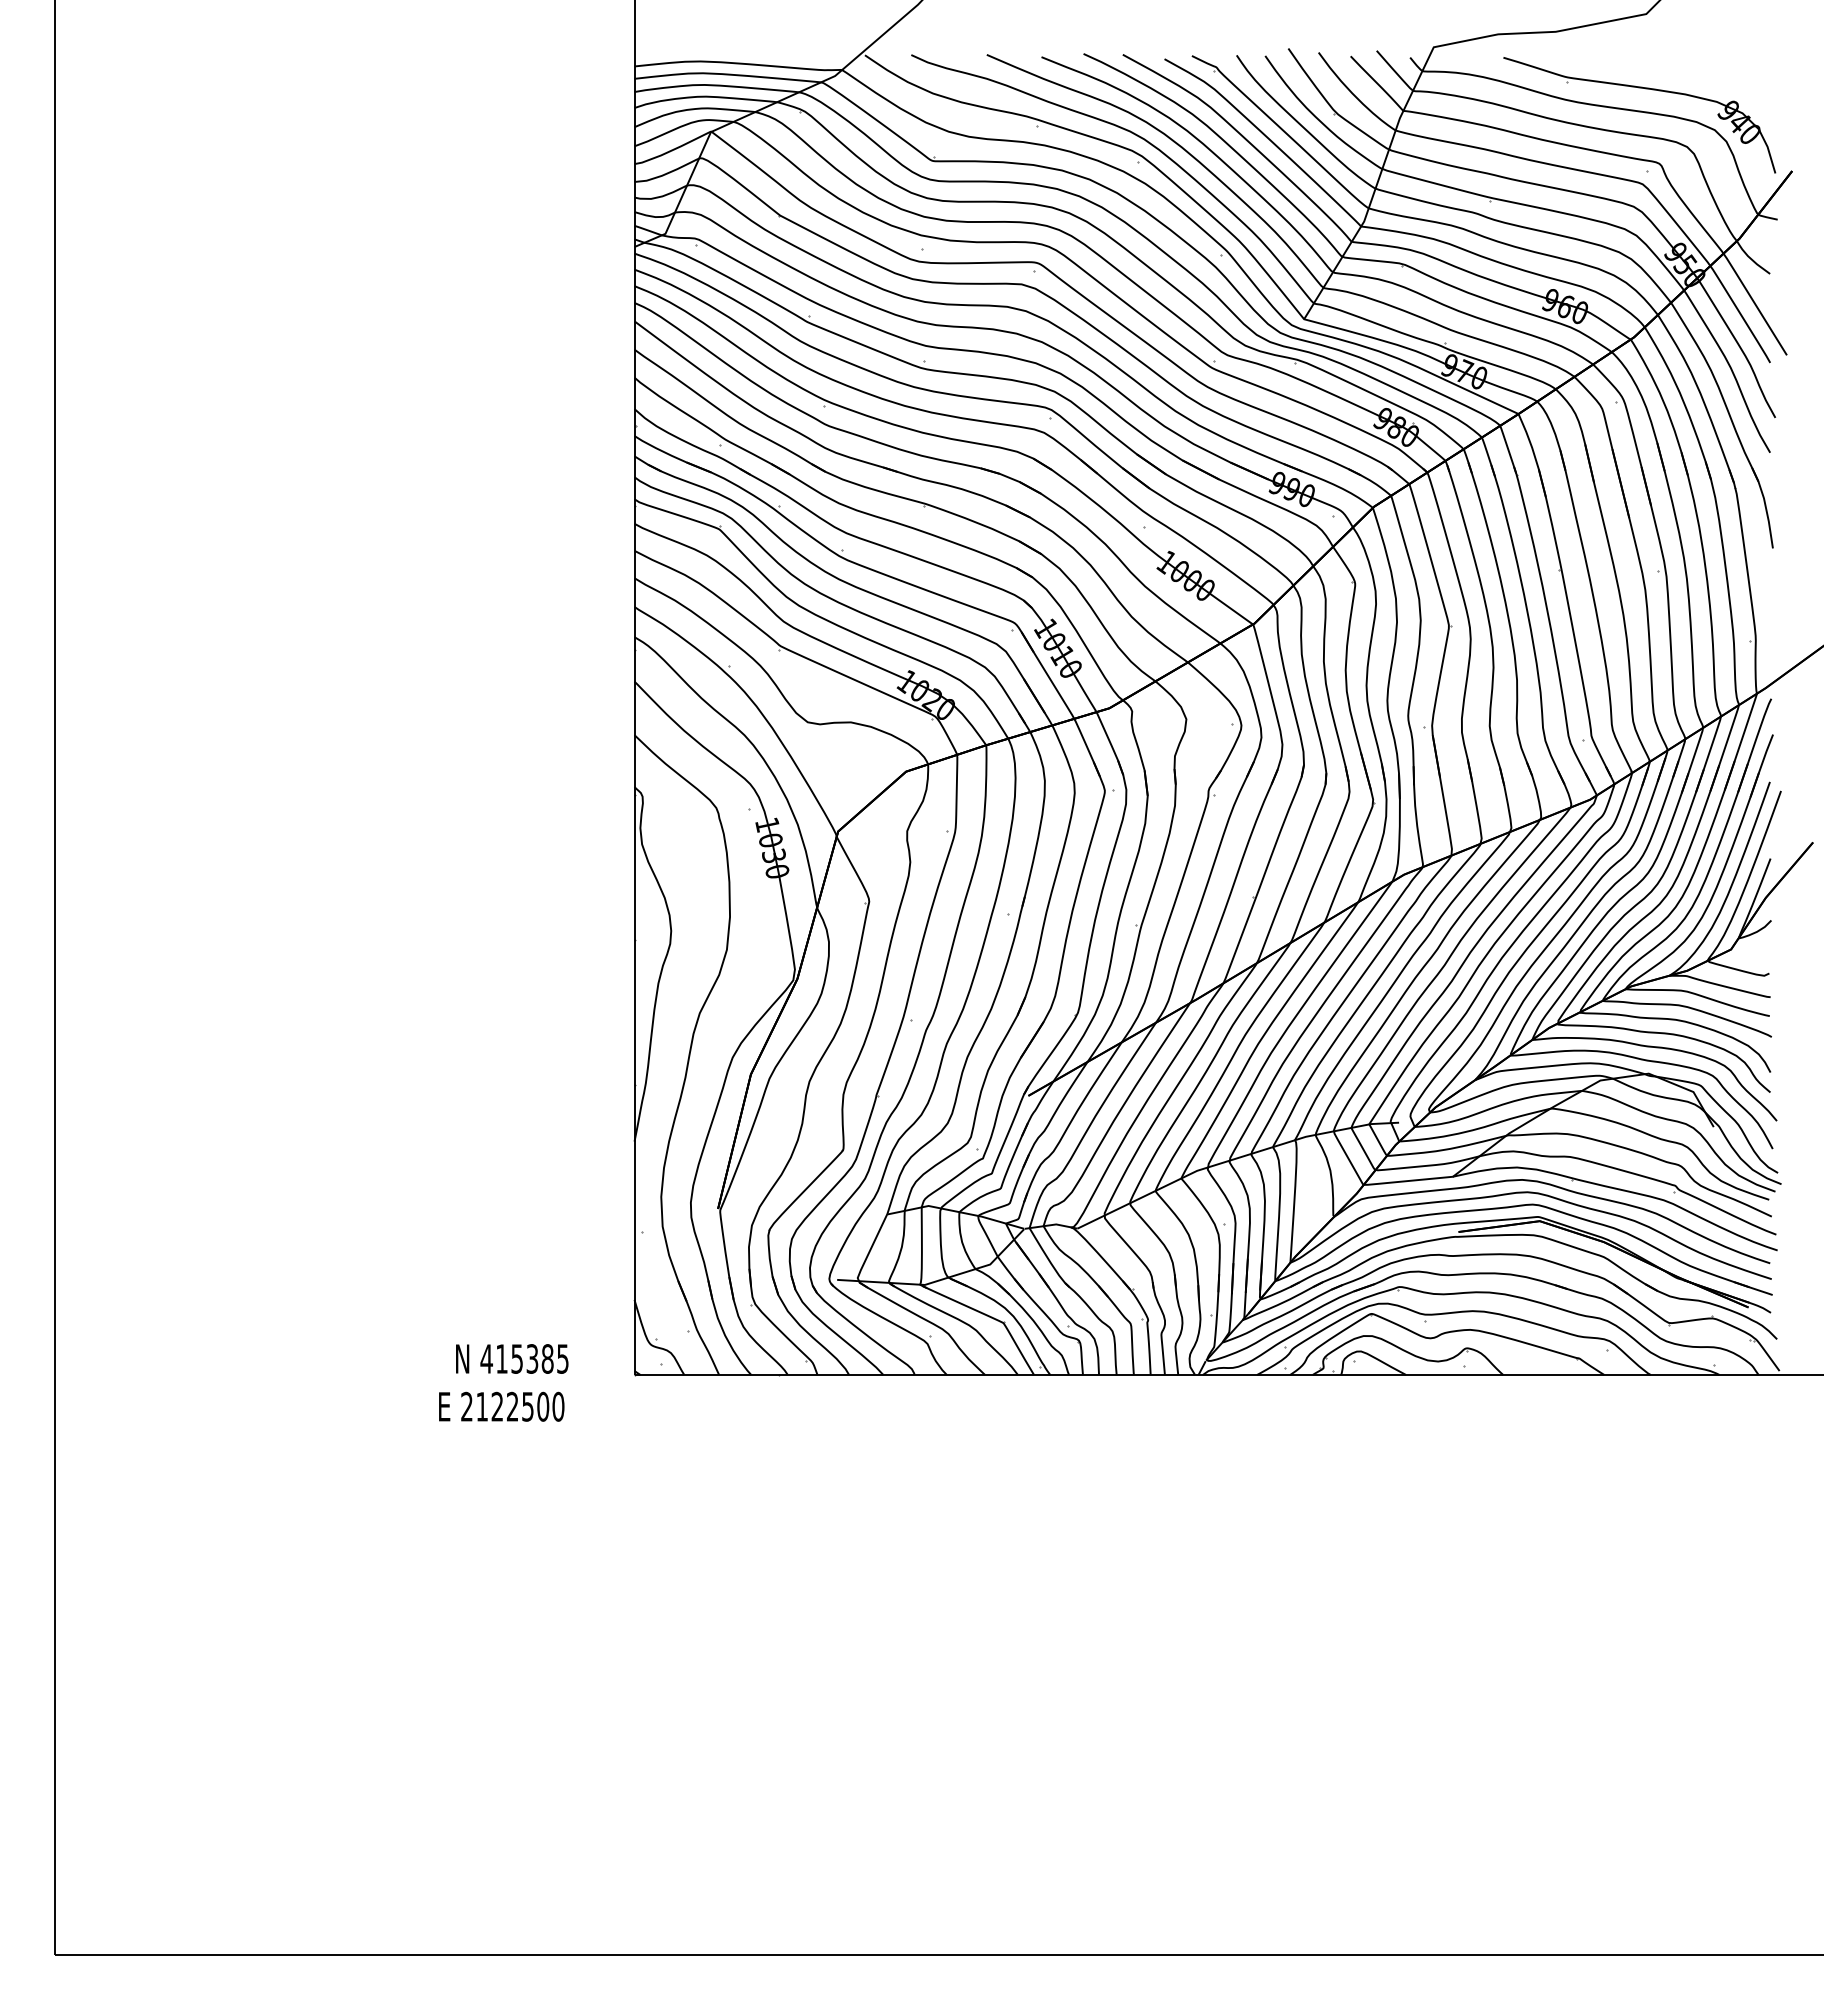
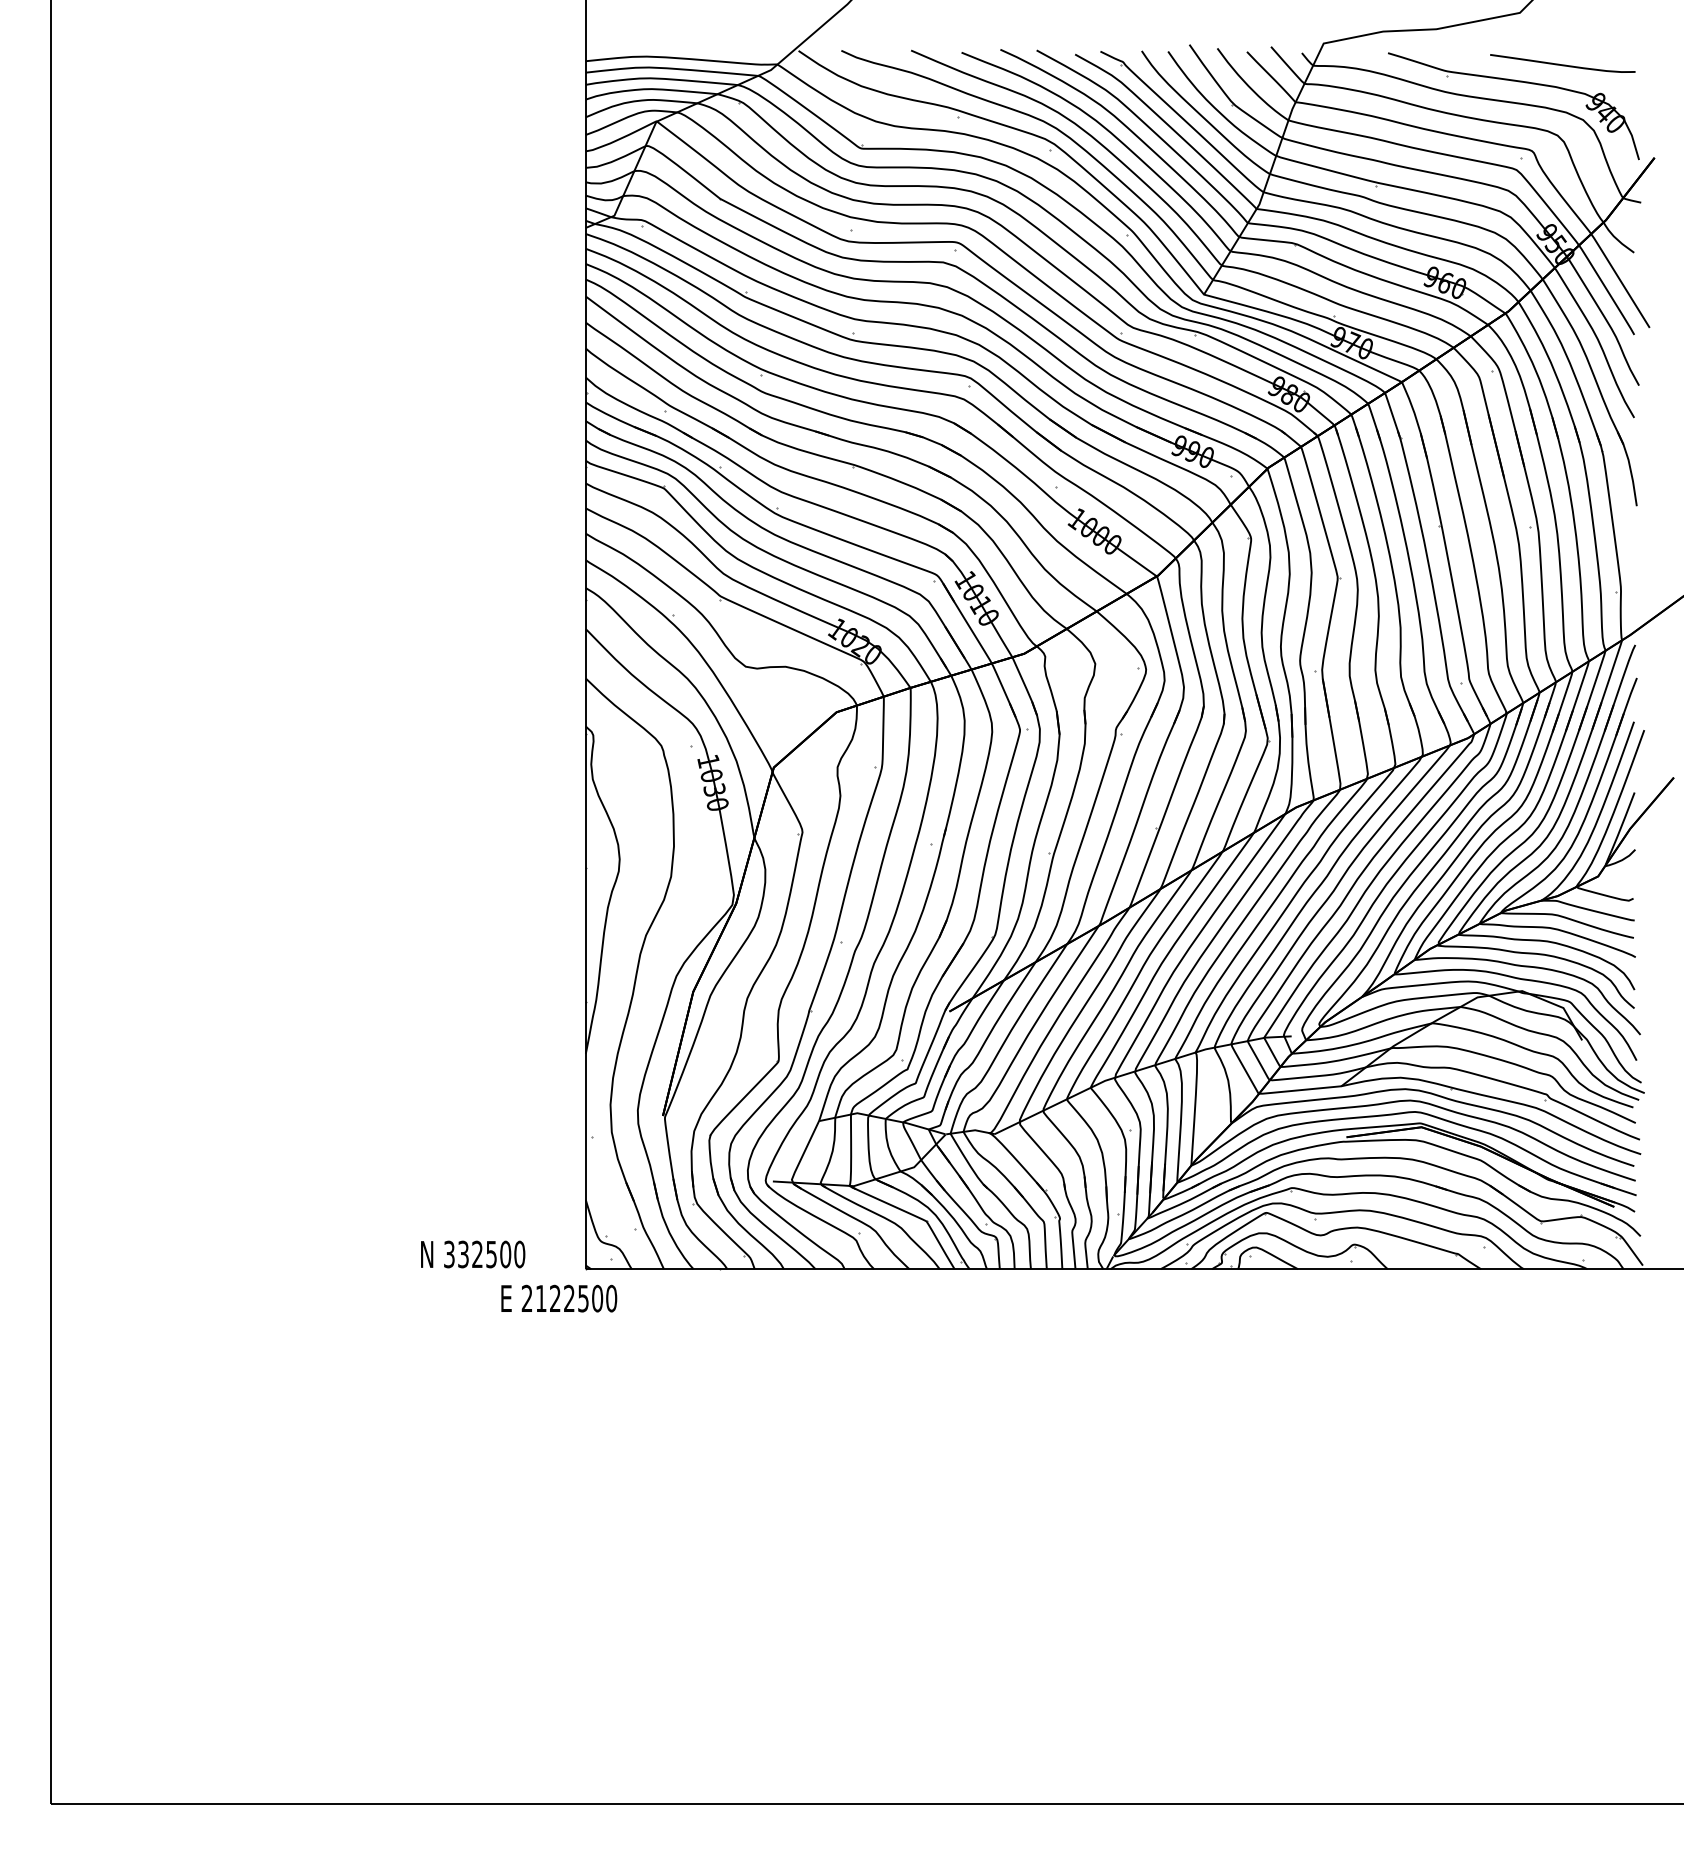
curve: (1692, 69) -> (1562, 64), added
text: (524, 1358) -> (484, 1254), 415385 -> 332500
text: (501, 1406) -> (559, 1298), moved

